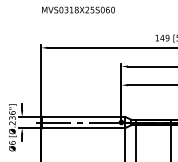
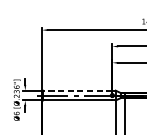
line: (81, 116) -> (77, 90), solid -> dashed

